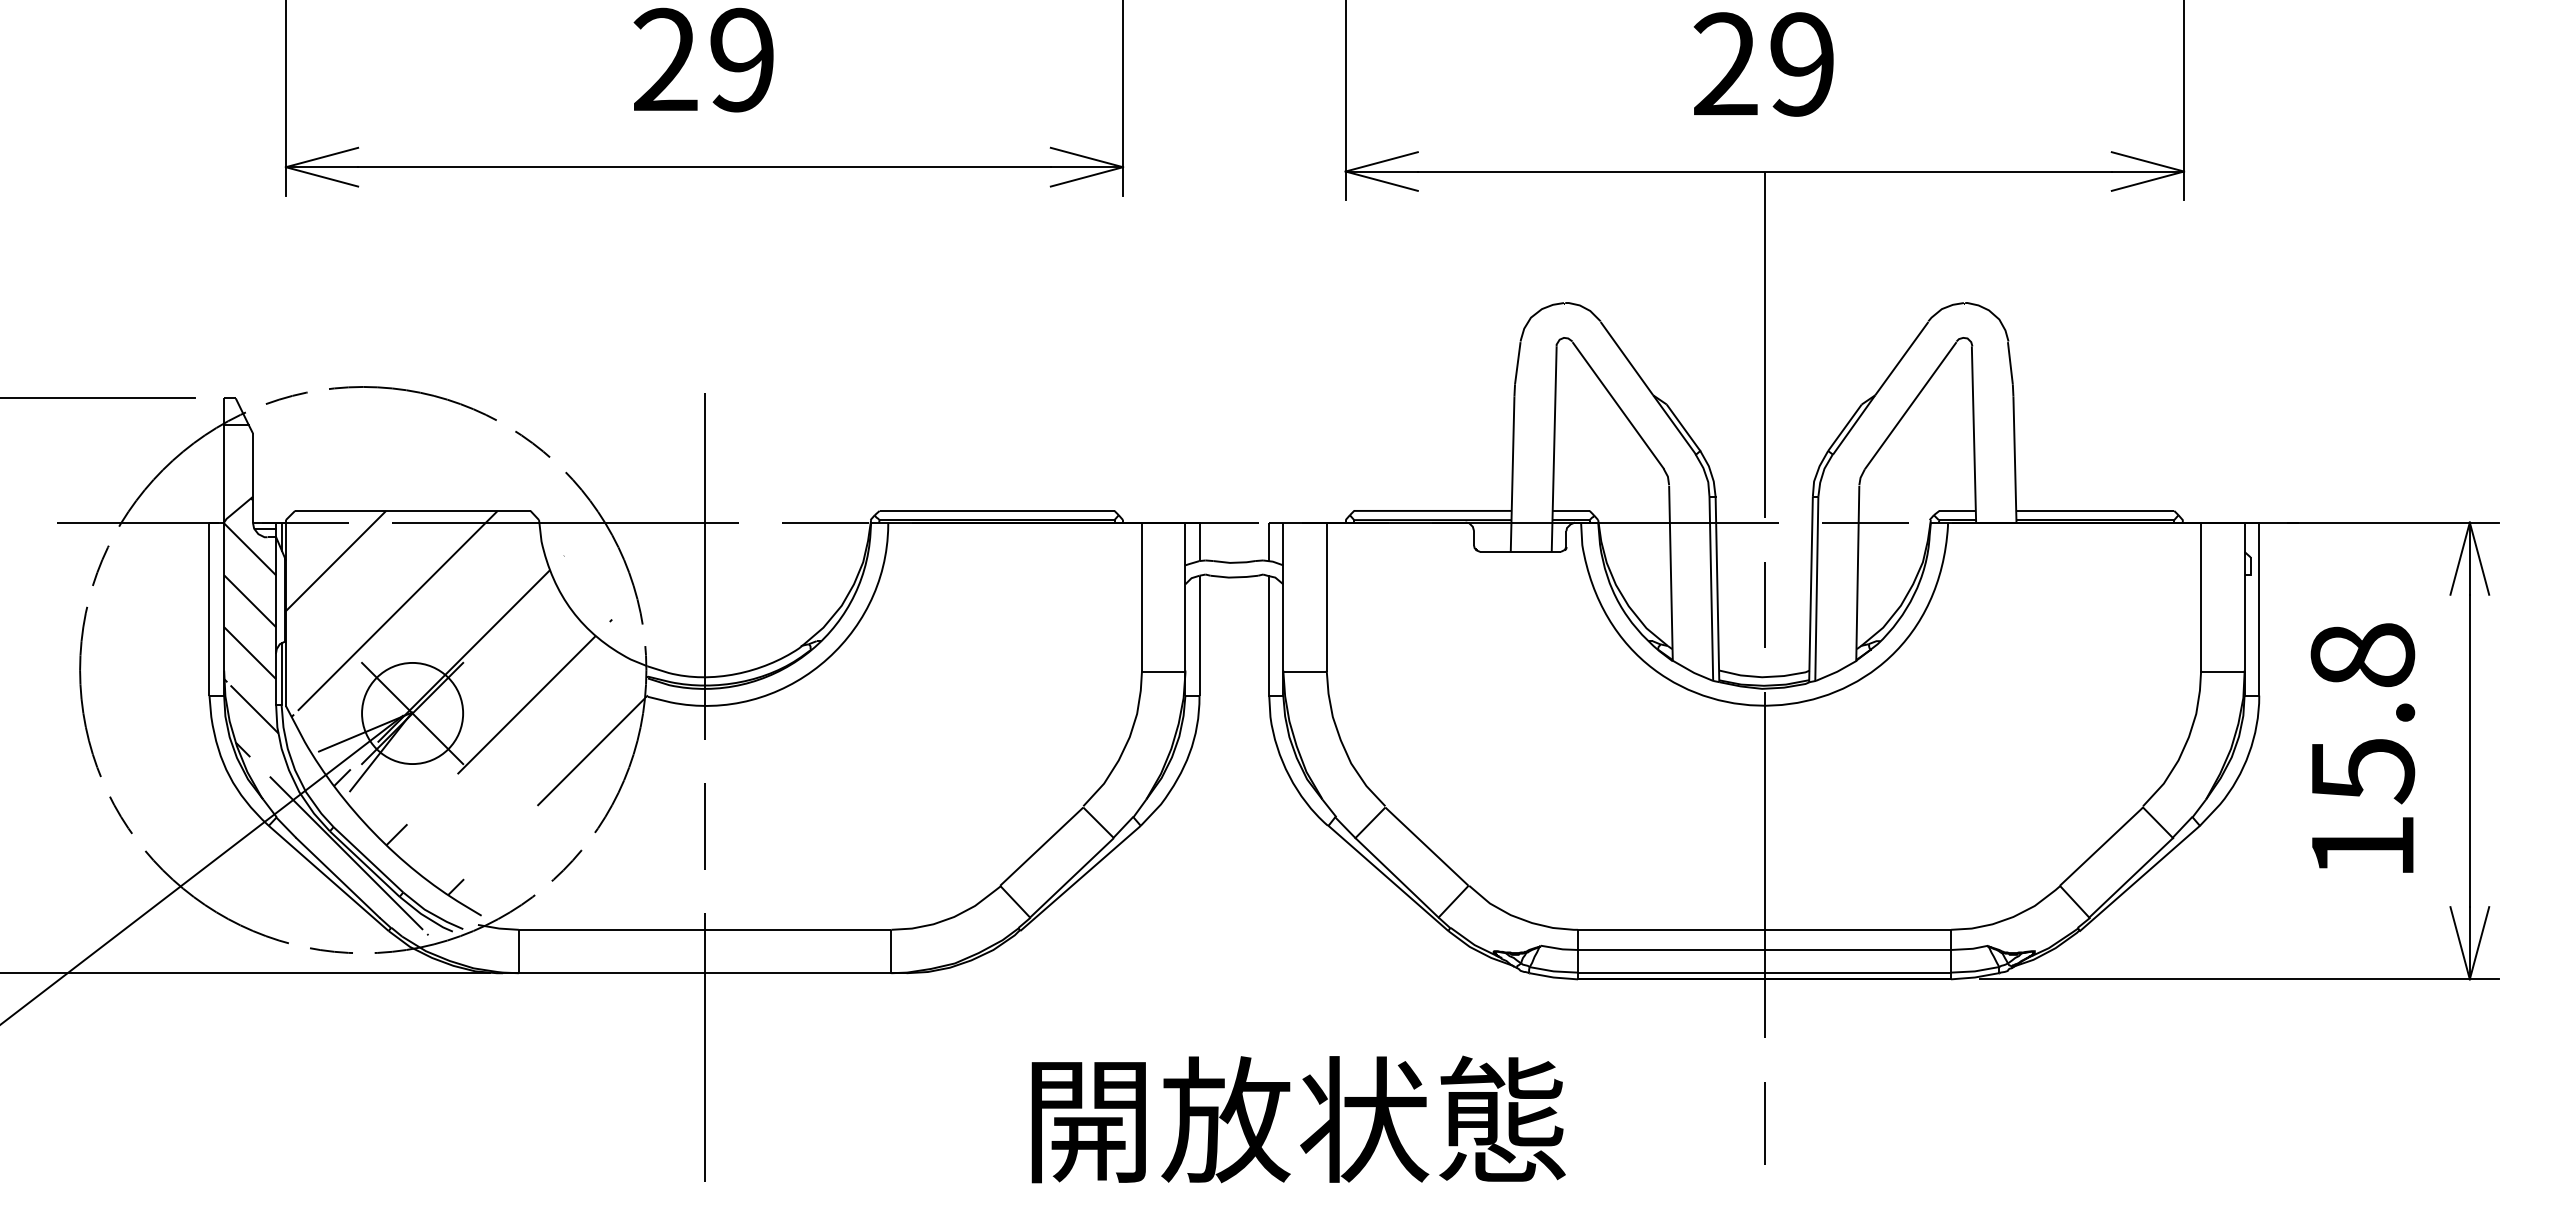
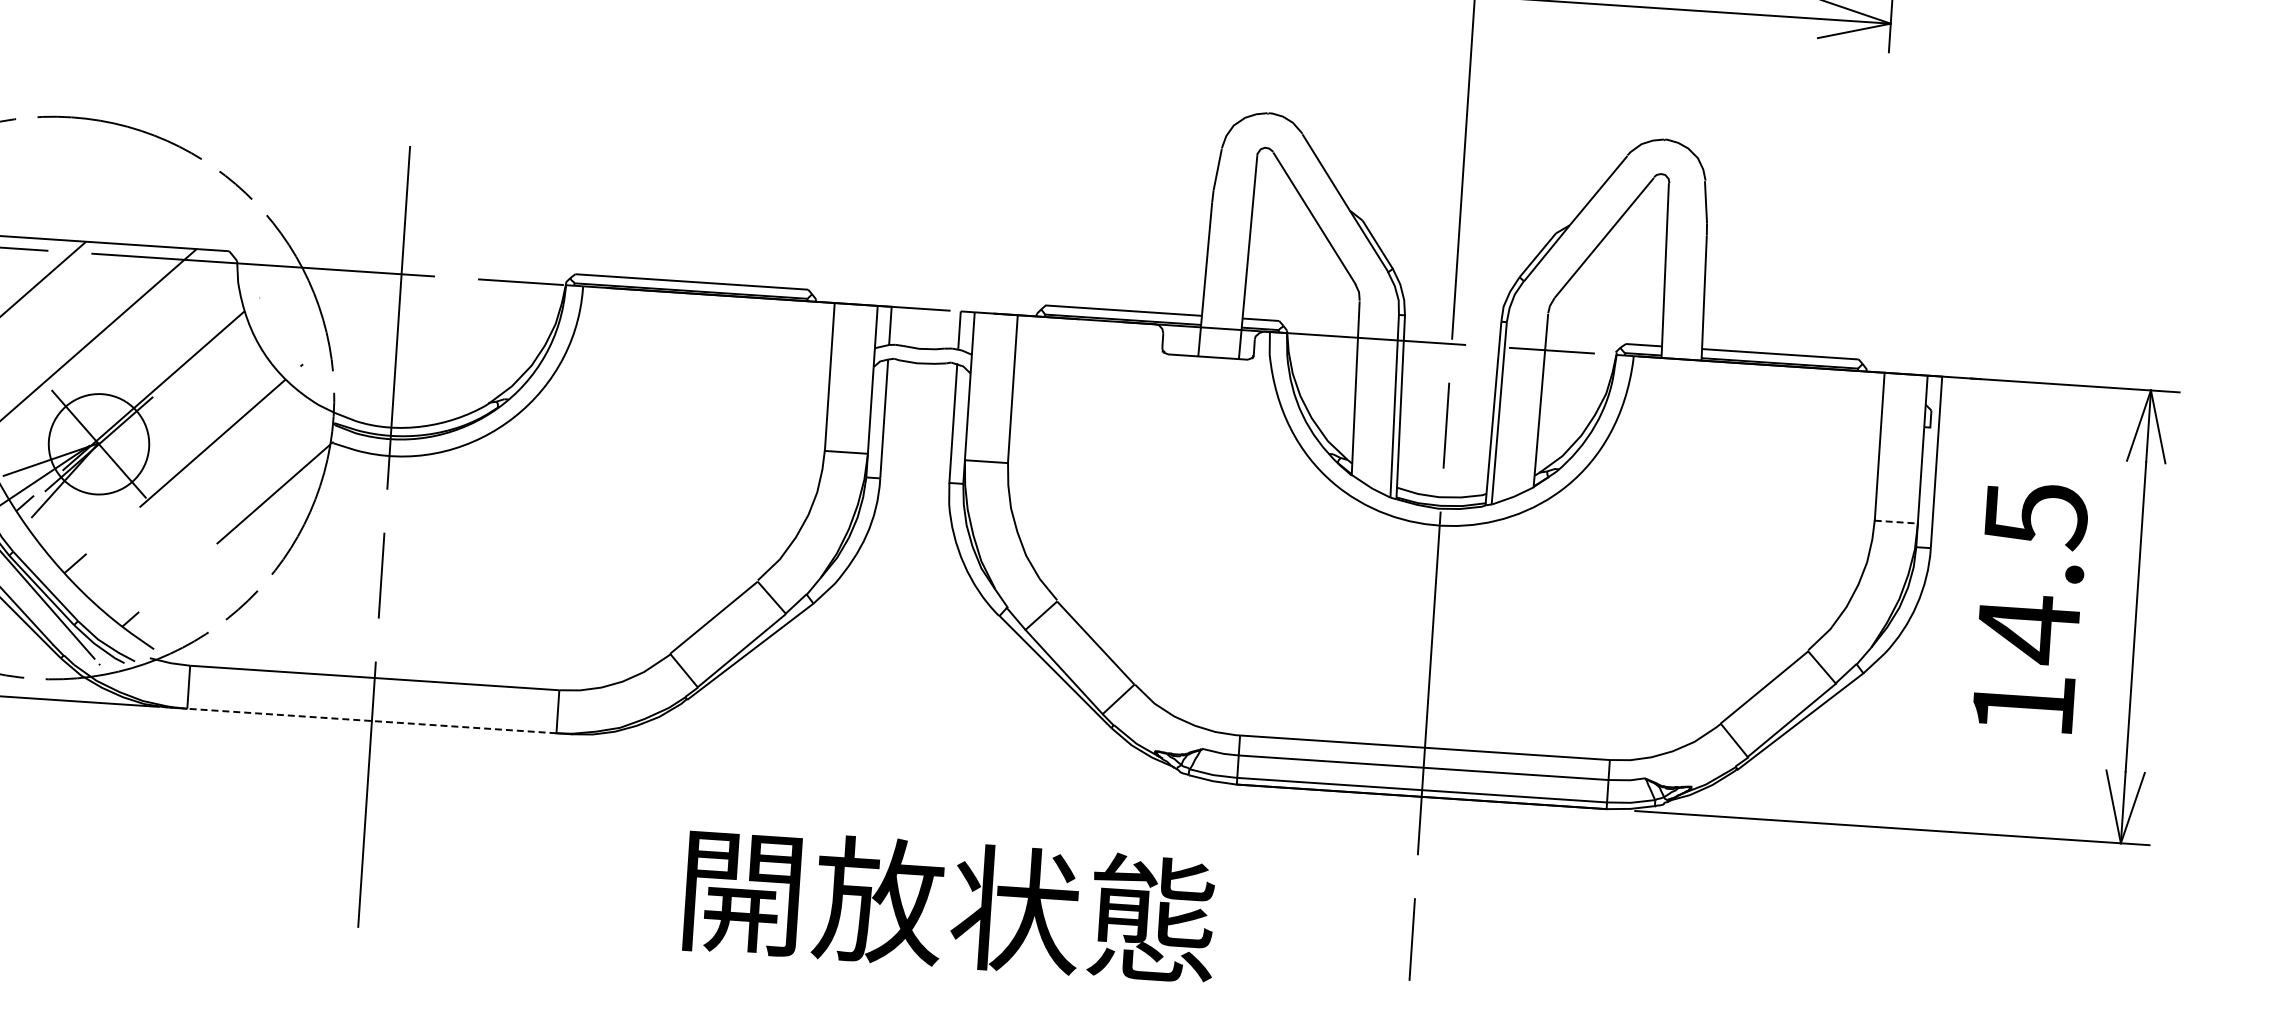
line: (2222, 671) -> (1895, 521), solid -> dashed
text: (2362, 714) -> (2031, 573), 15.8 -> 14.5
line: (704, 973) -> (371, 721), solid -> dashed

